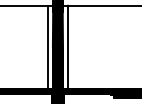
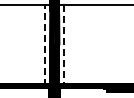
line: (48, 48) -> (45, 45), solid -> dashed
line: (68, 49) -> (64, 46), solid -> dashed

